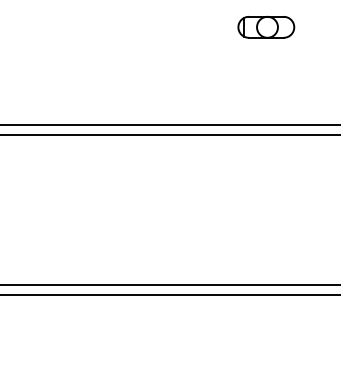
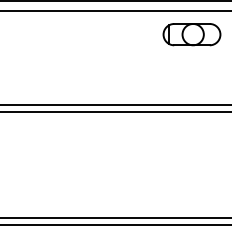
part: (266, 27) -> (192, 34), size x1.43

